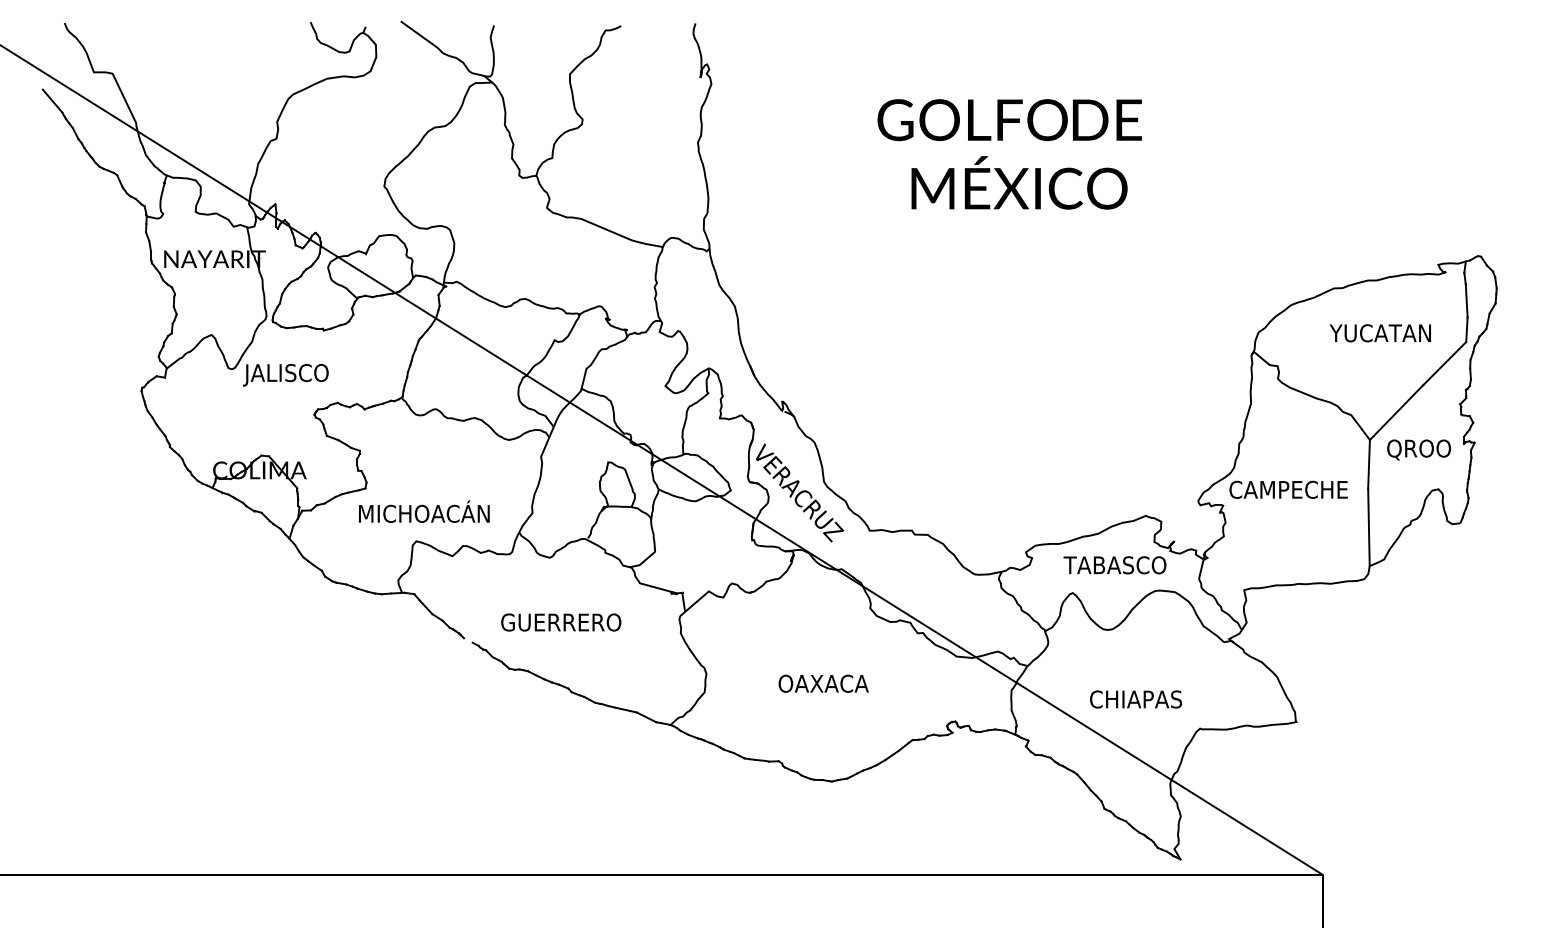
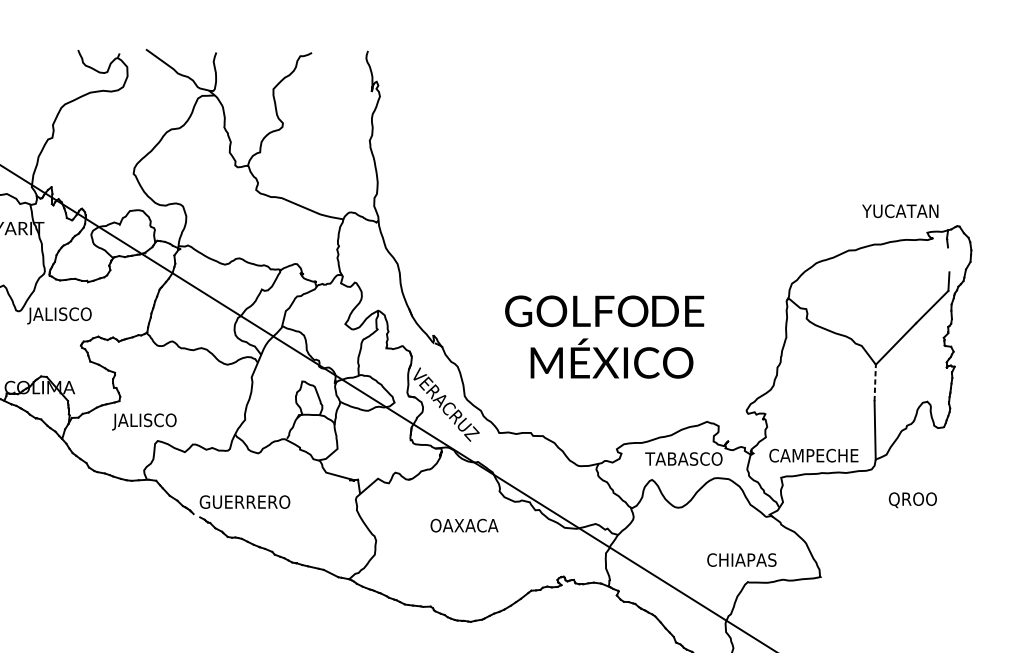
text: (1009, 154) -> (604, 337), moved
line: (1466, 300) -> (948, 259), removed
text: (1379, 333) -> (899, 211), moved
text: (1419, 449) -> (913, 499), moved
line: (1369, 463) -> (875, 382), solid -> dashed
text: (1288, 489) -> (813, 455), moved
text: (422, 513) -> (162, 420), MICHOACÁN -> JALISCO
text: (561, 622) -> (245, 502), moved
text: (823, 683) -> (464, 525), moved
text: (1136, 699) -> (742, 560), moved

